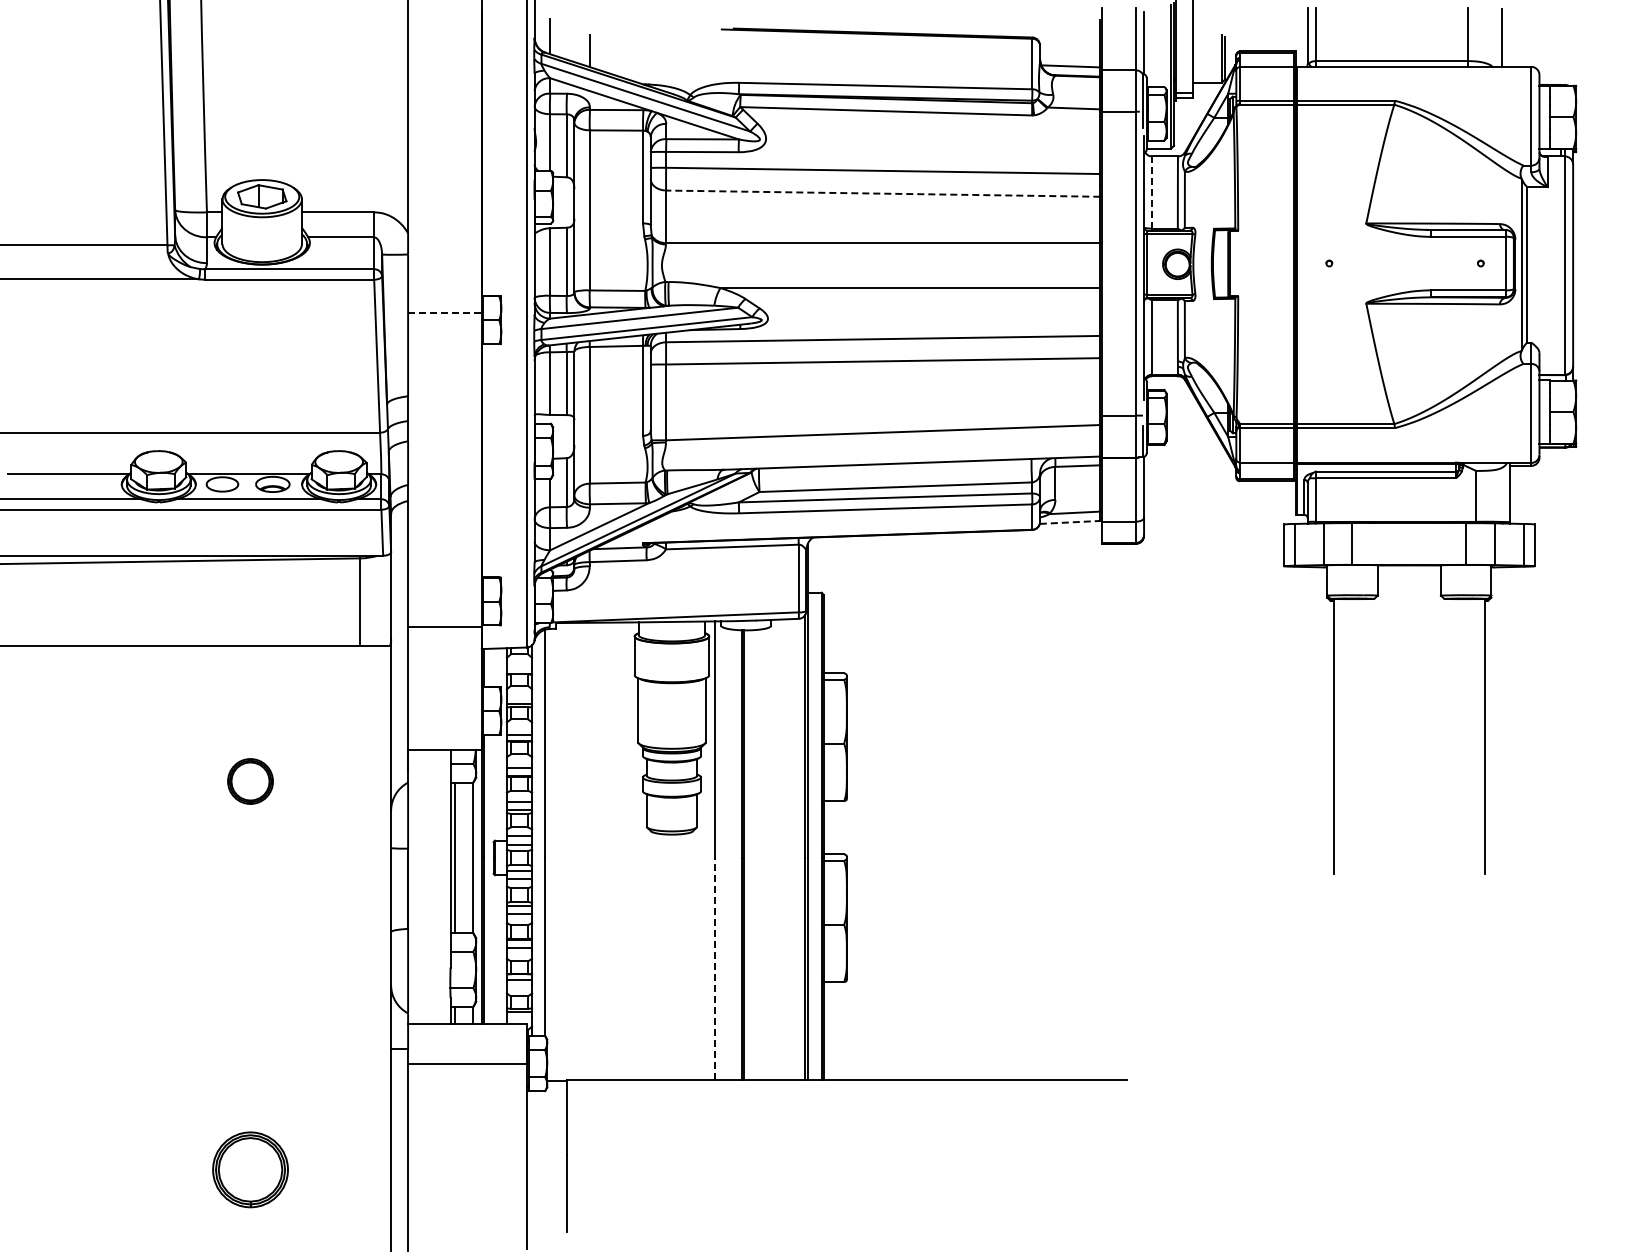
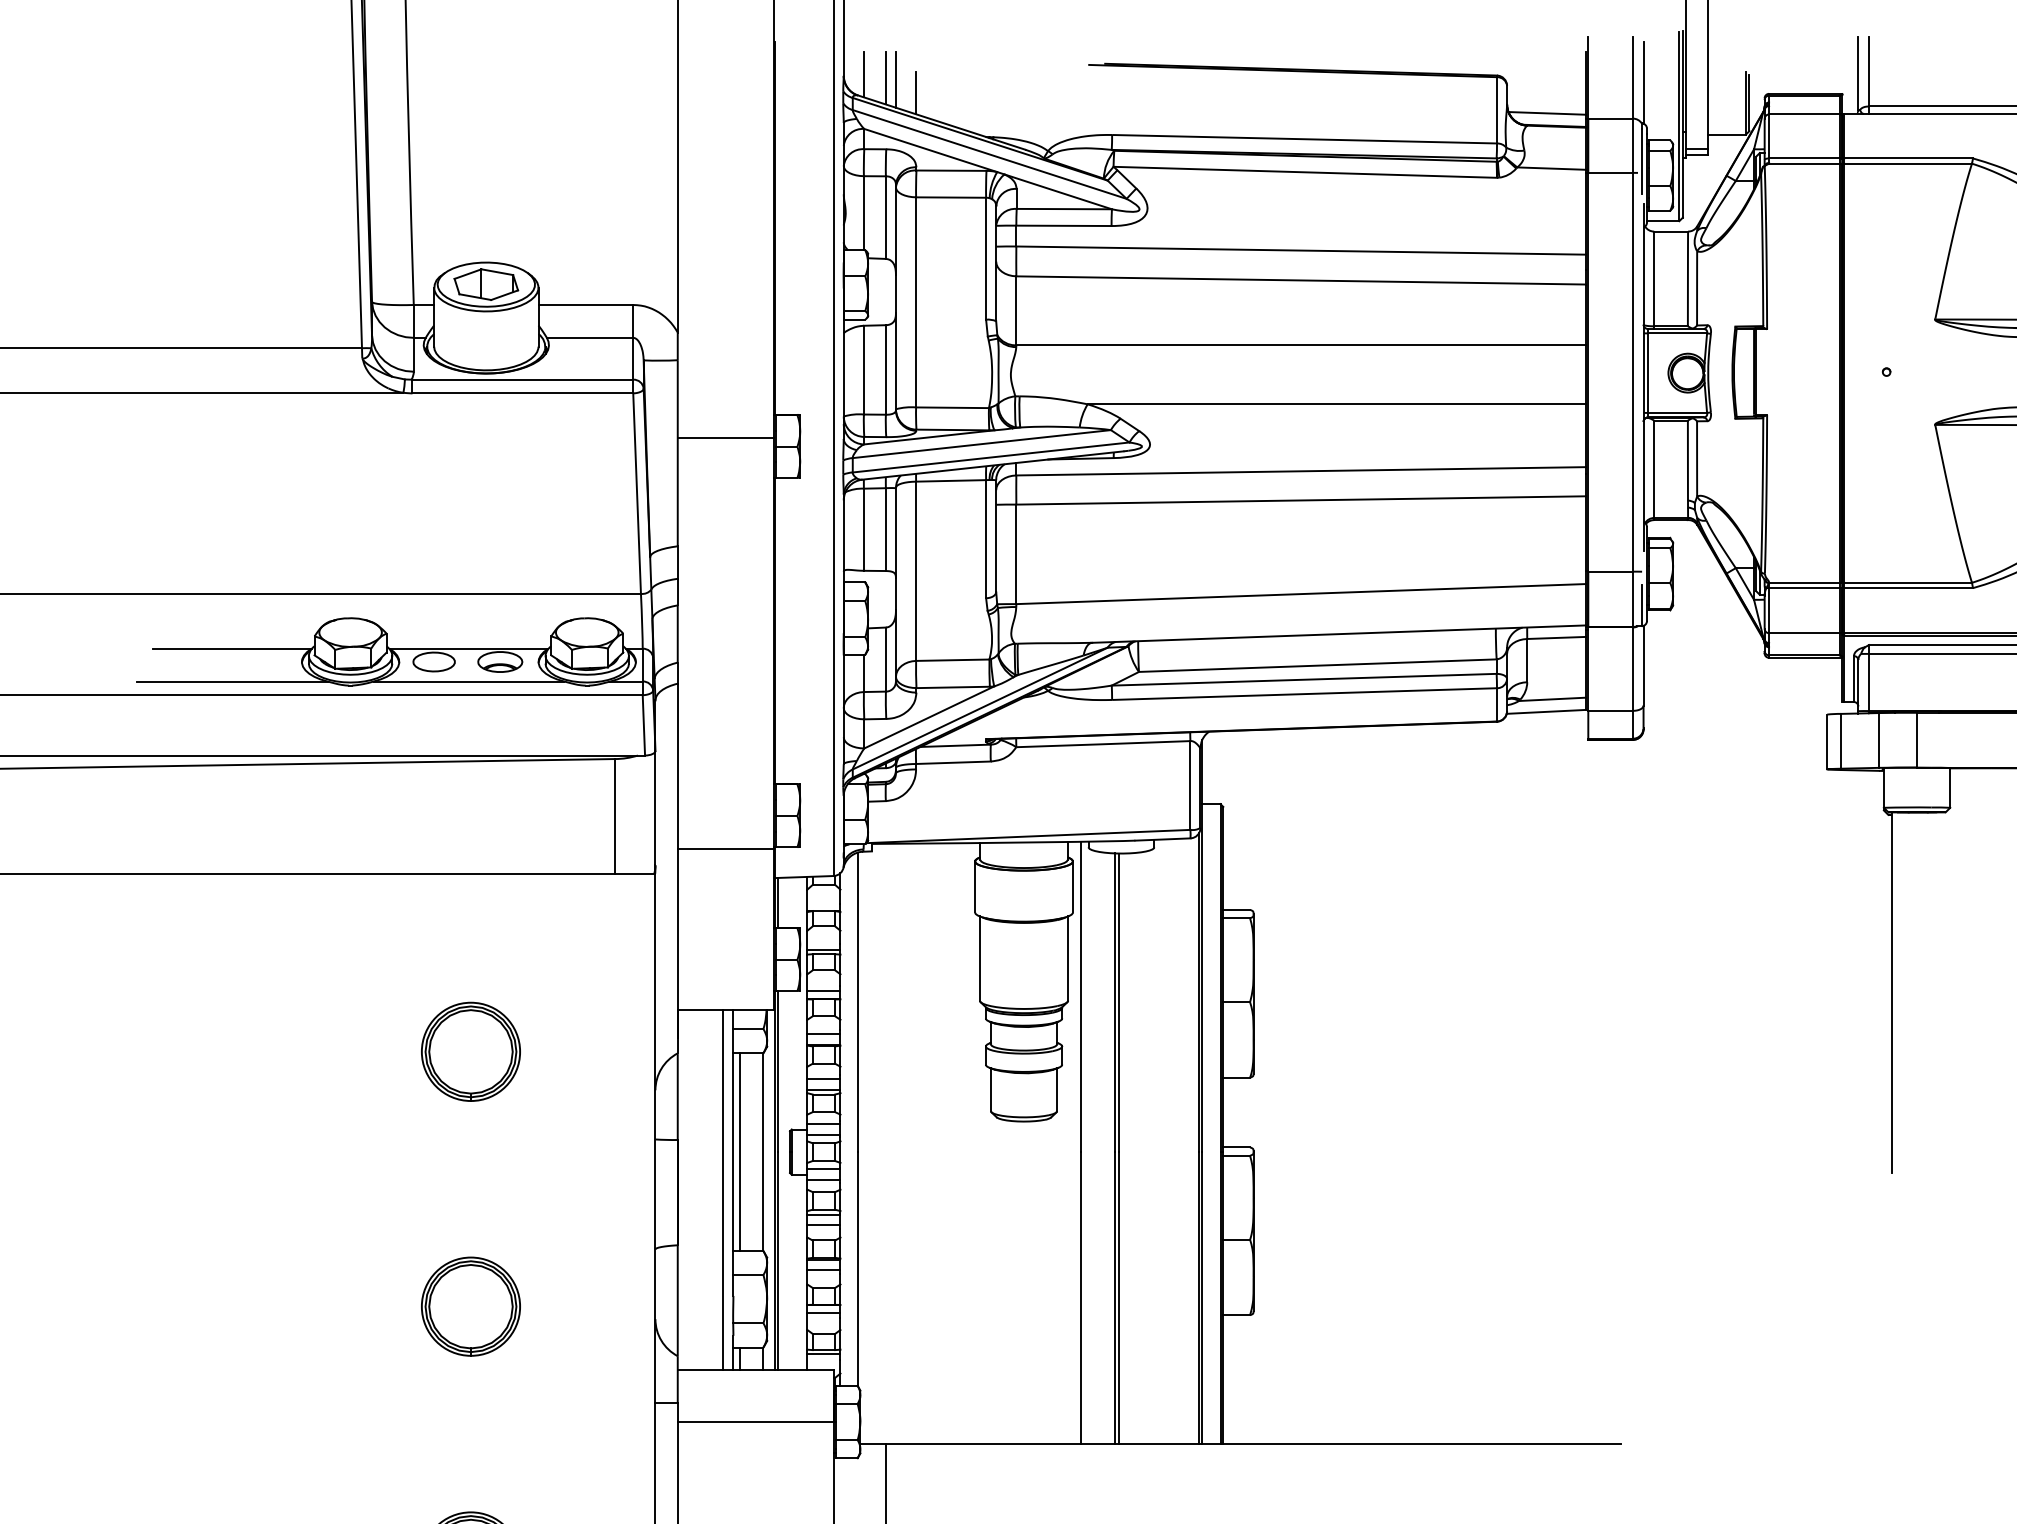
line: (566, 39) -> (885, 78), added
line: (574, 40) -> (896, 79), added
line: (882, 193) -> (1300, 280), dashed -> solid
line: (1152, 193) -> (1654, 280), dashed -> solid
line: (444, 313) -> (725, 437), dashed -> solid
line: (1070, 522) -> (1547, 711), dashed -> solid
part: (250, 781) -> (470, 1051), size x1.67
line: (442, 886) -> (722, 1189), added
line: (715, 968) -> (1081, 1297), dashed -> solid
part: (250, 975) -> (470, 1306), added

